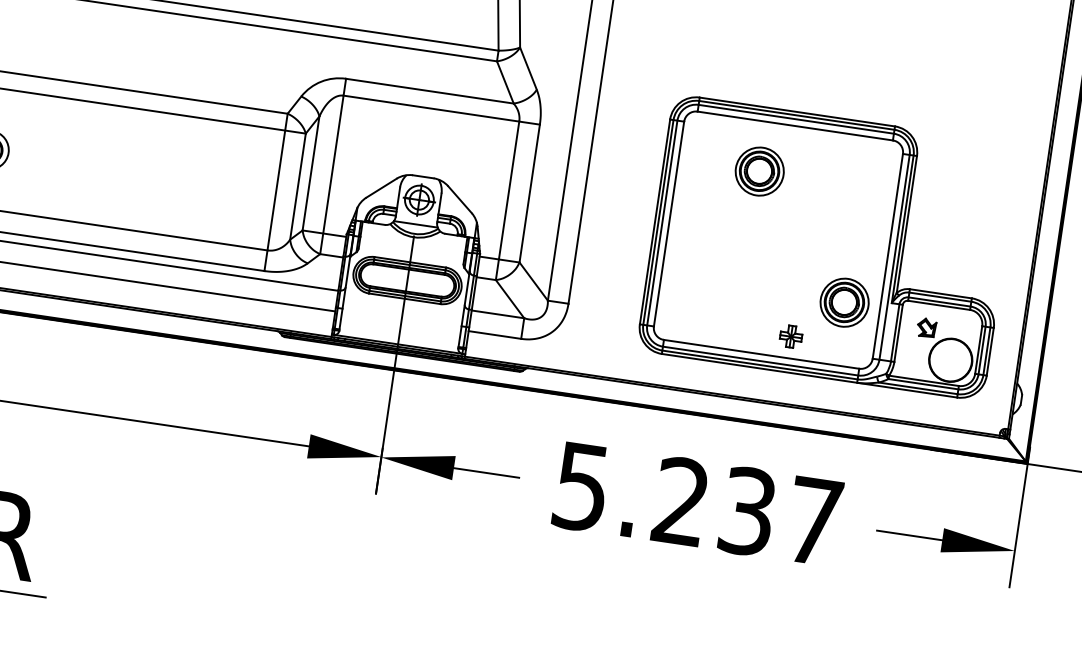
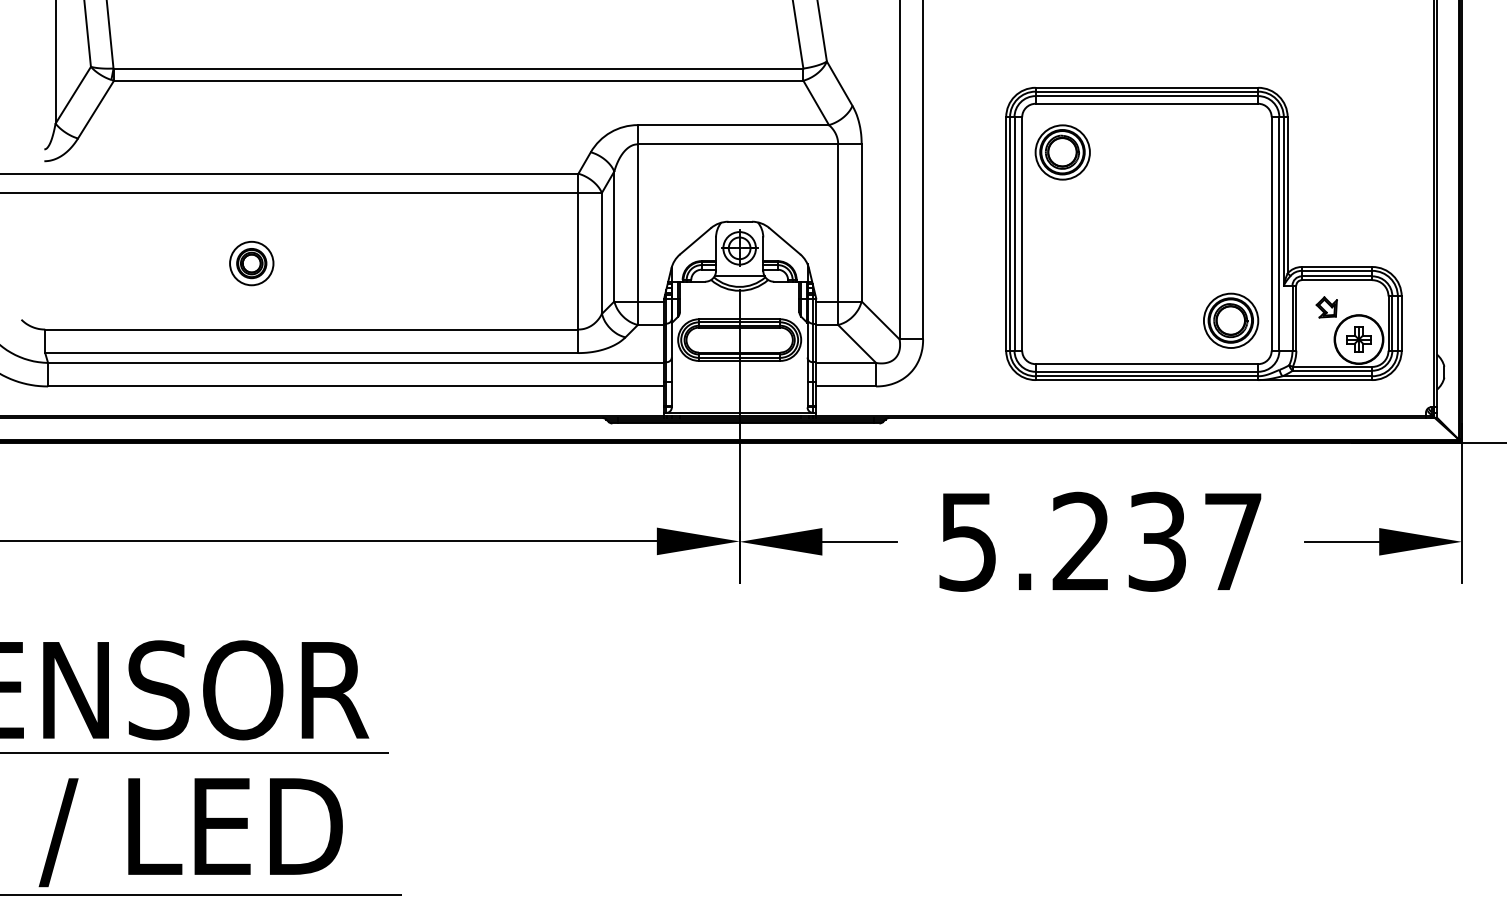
part: (759, 171) -> (1062, 152), moved
part: (845, 302) -> (1231, 320), moved
part: (790, 336) -> (1358, 339), moved

